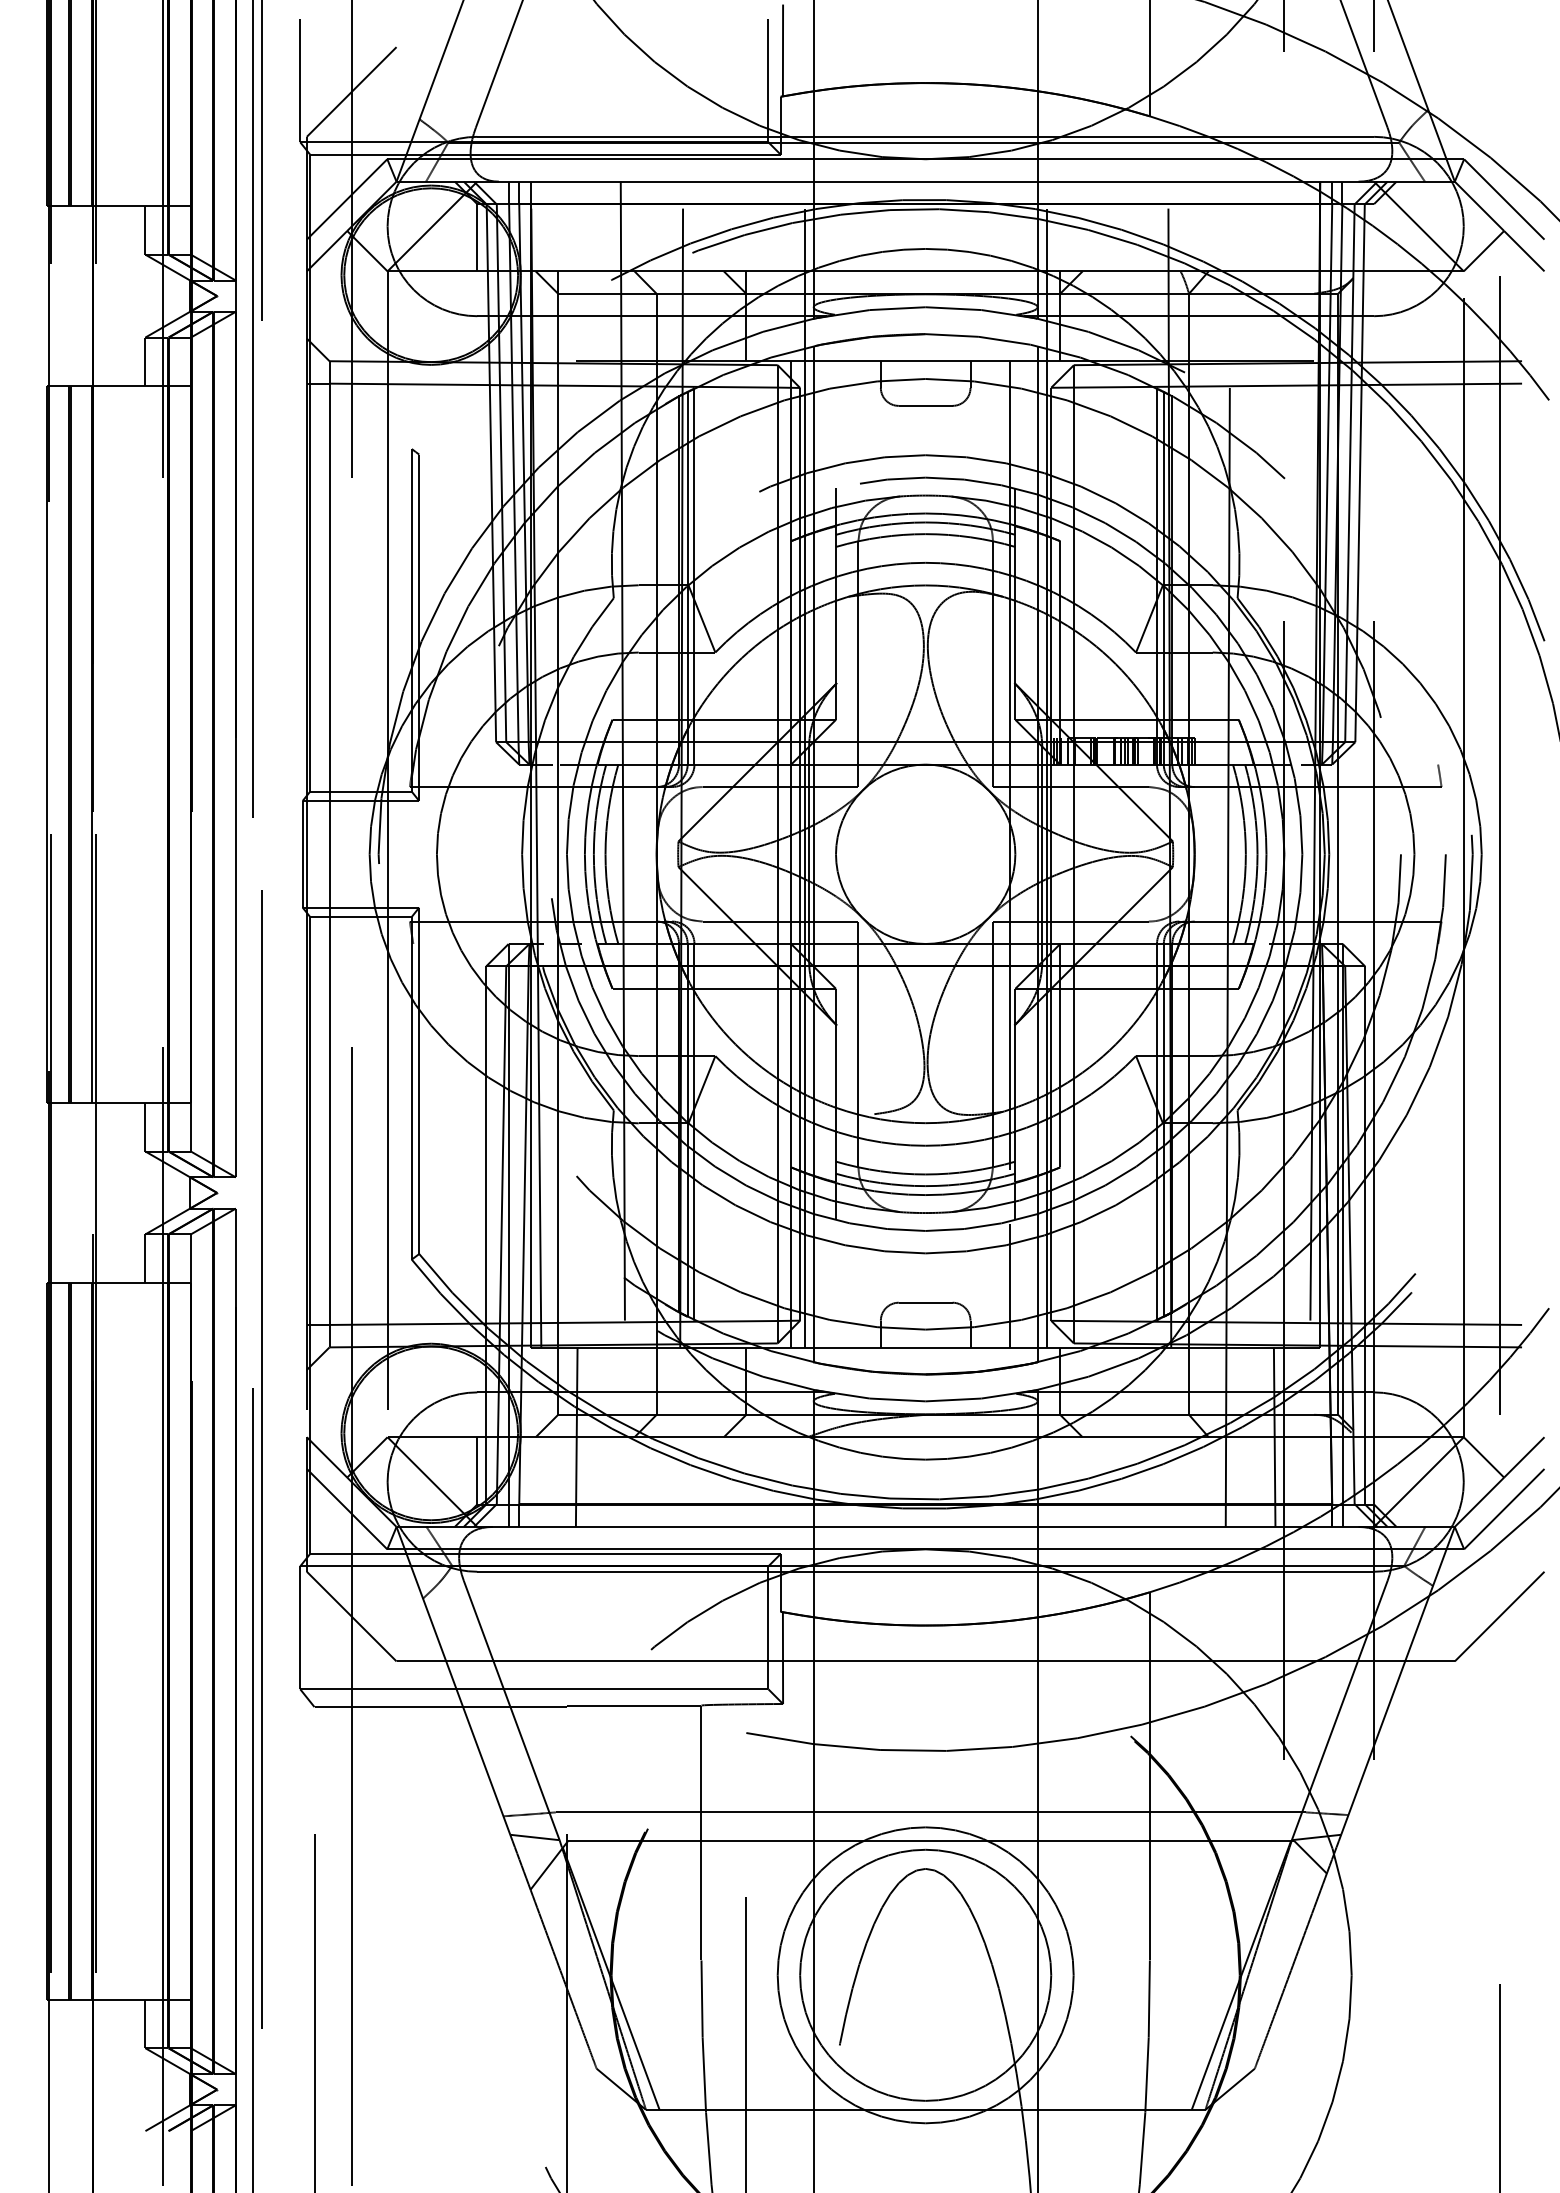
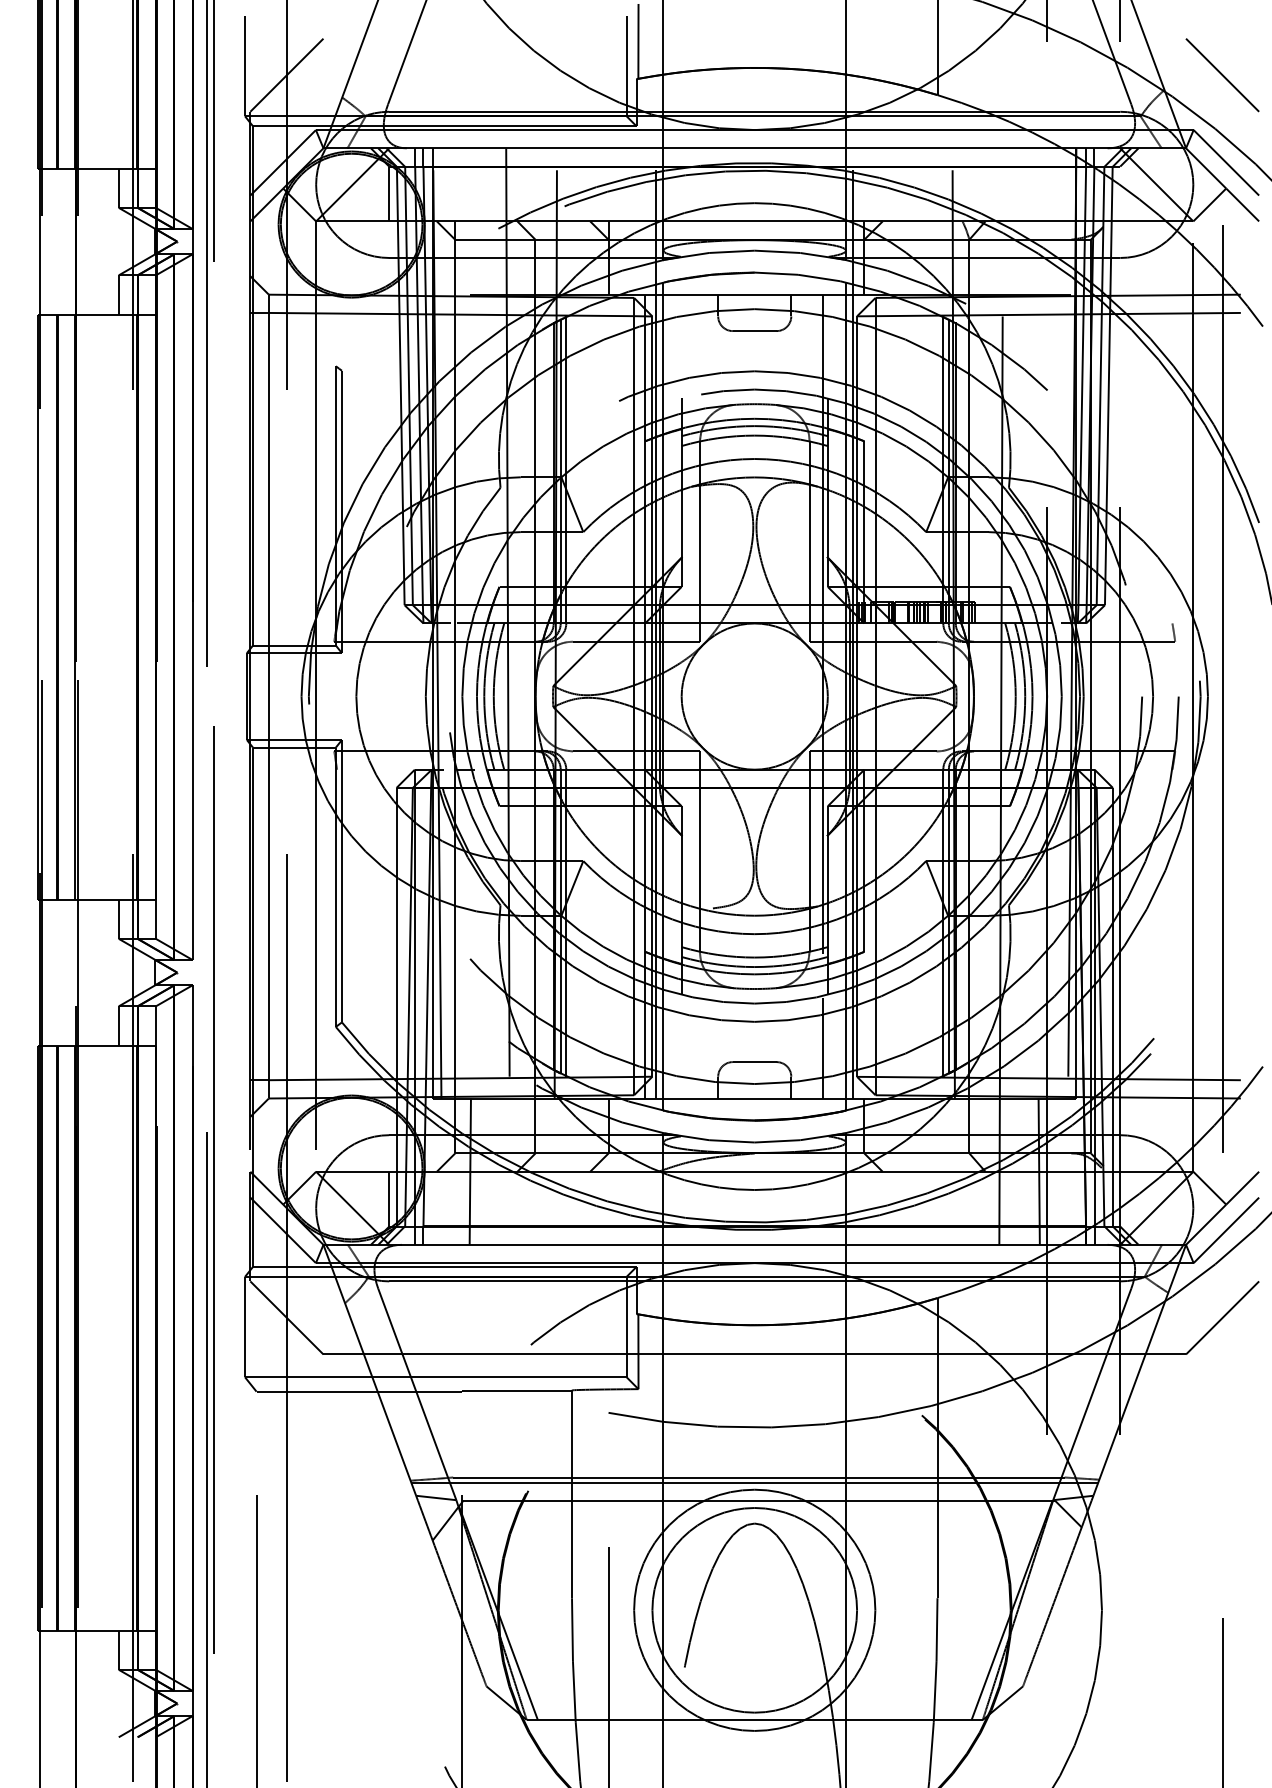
line: (1499, 91) -> (1222, 74), added
line: (925, 1818) -> (754, 1482), added

